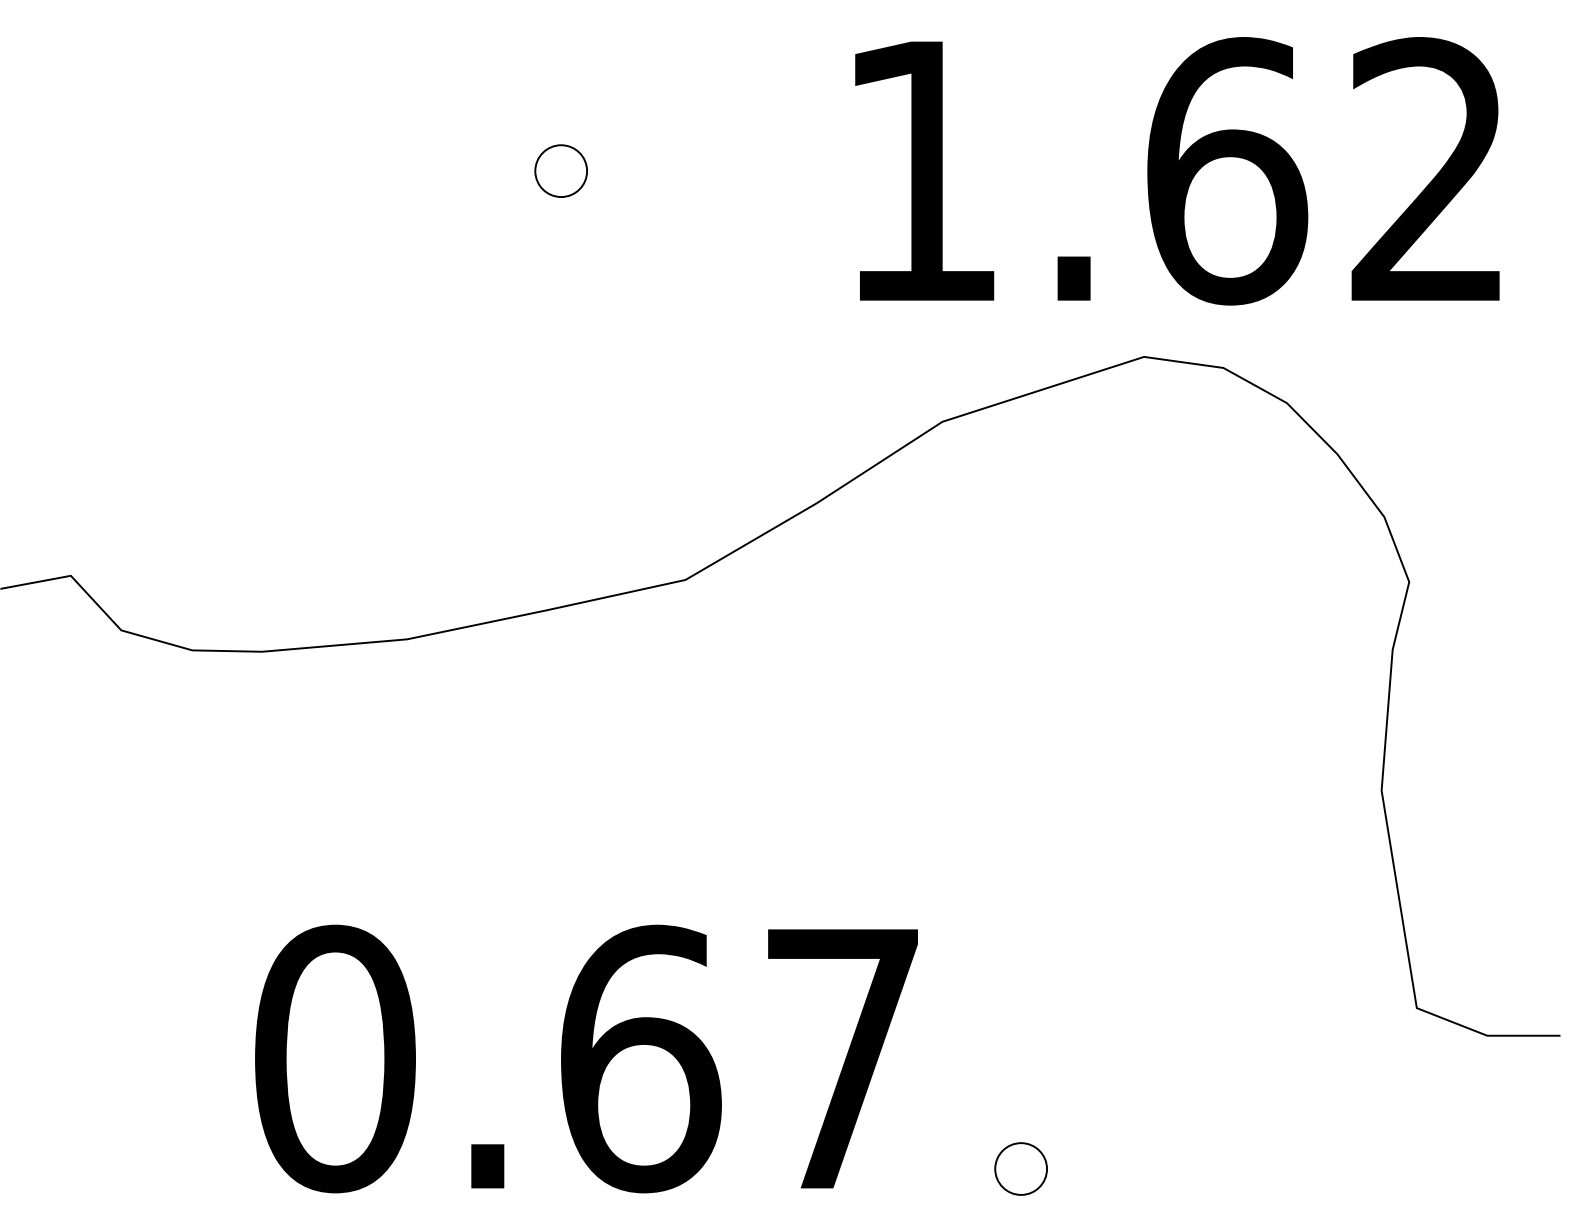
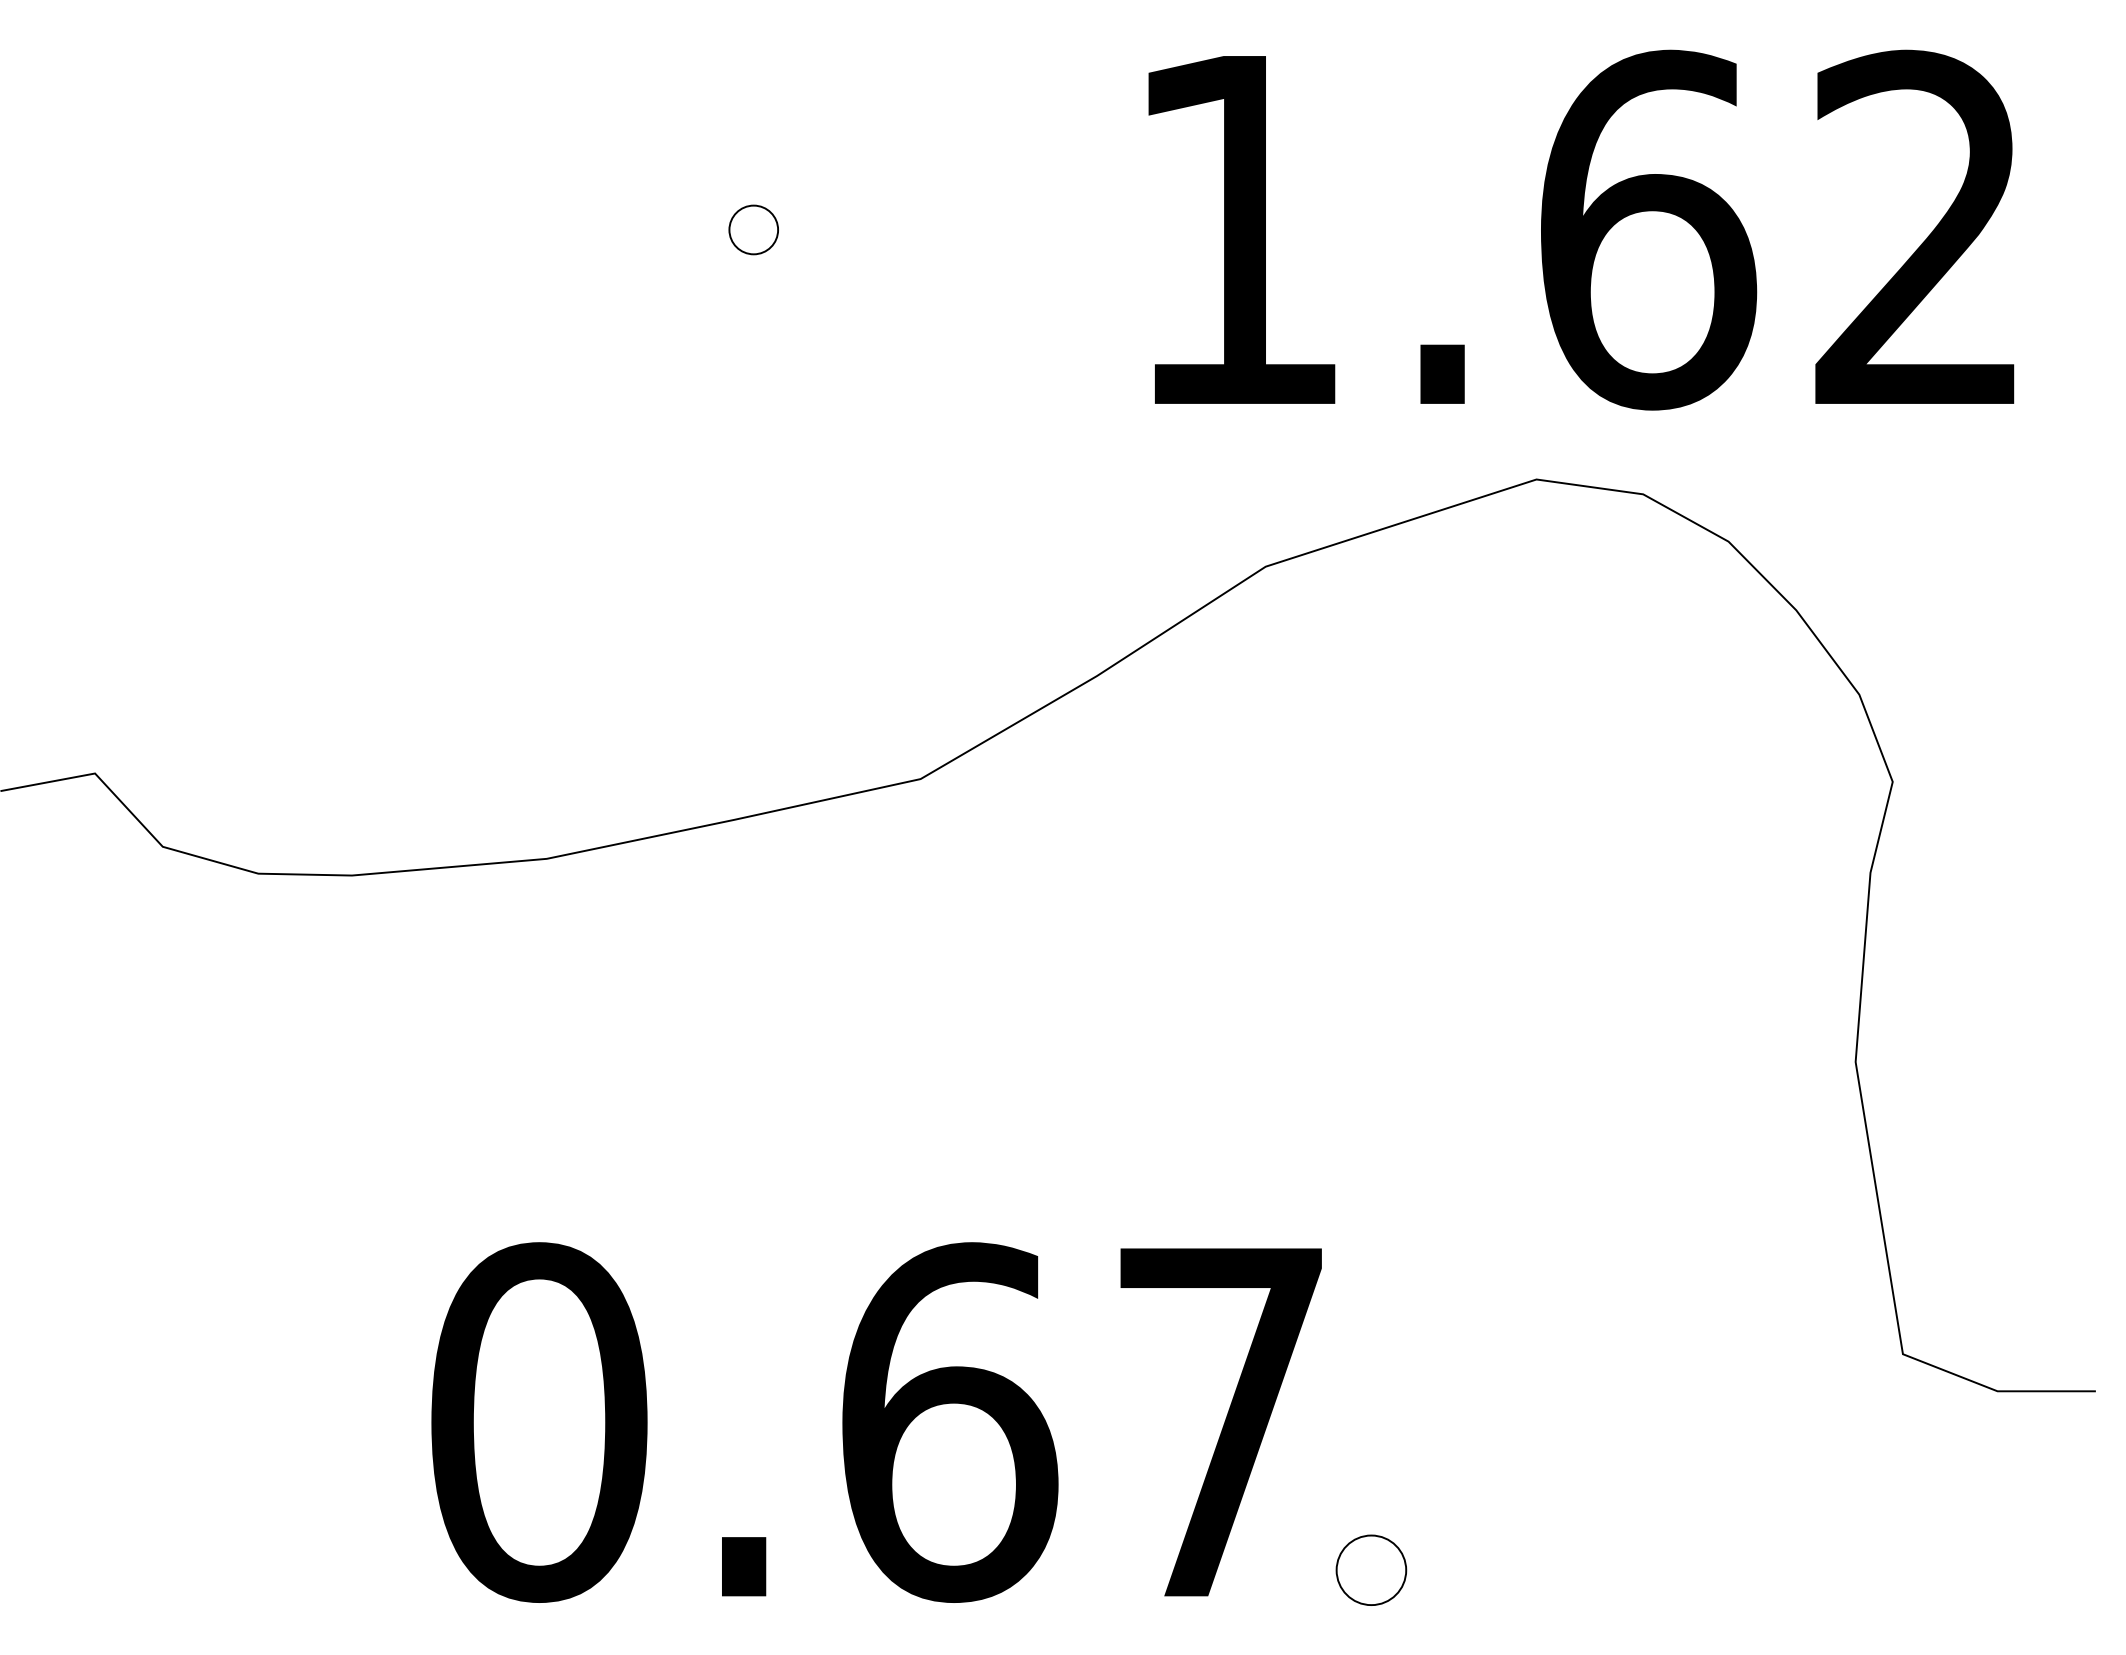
part: (561, 170) -> (753, 229), size x0.7
text: (586, 1058) -> (876, 1422), moved

